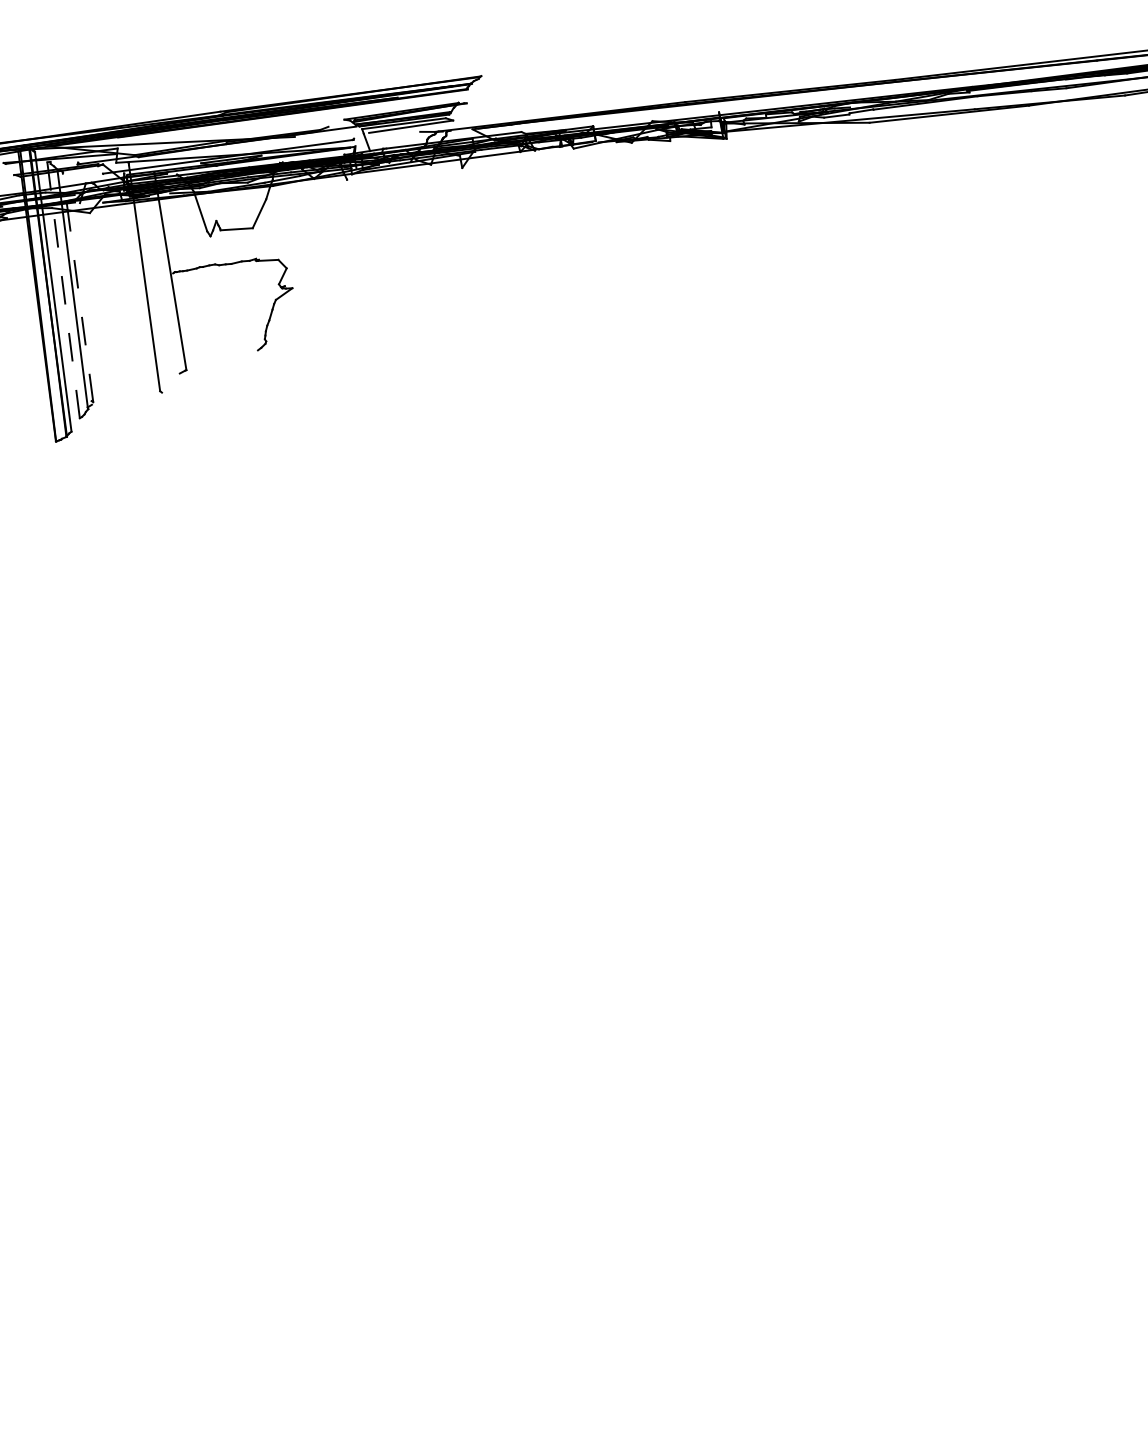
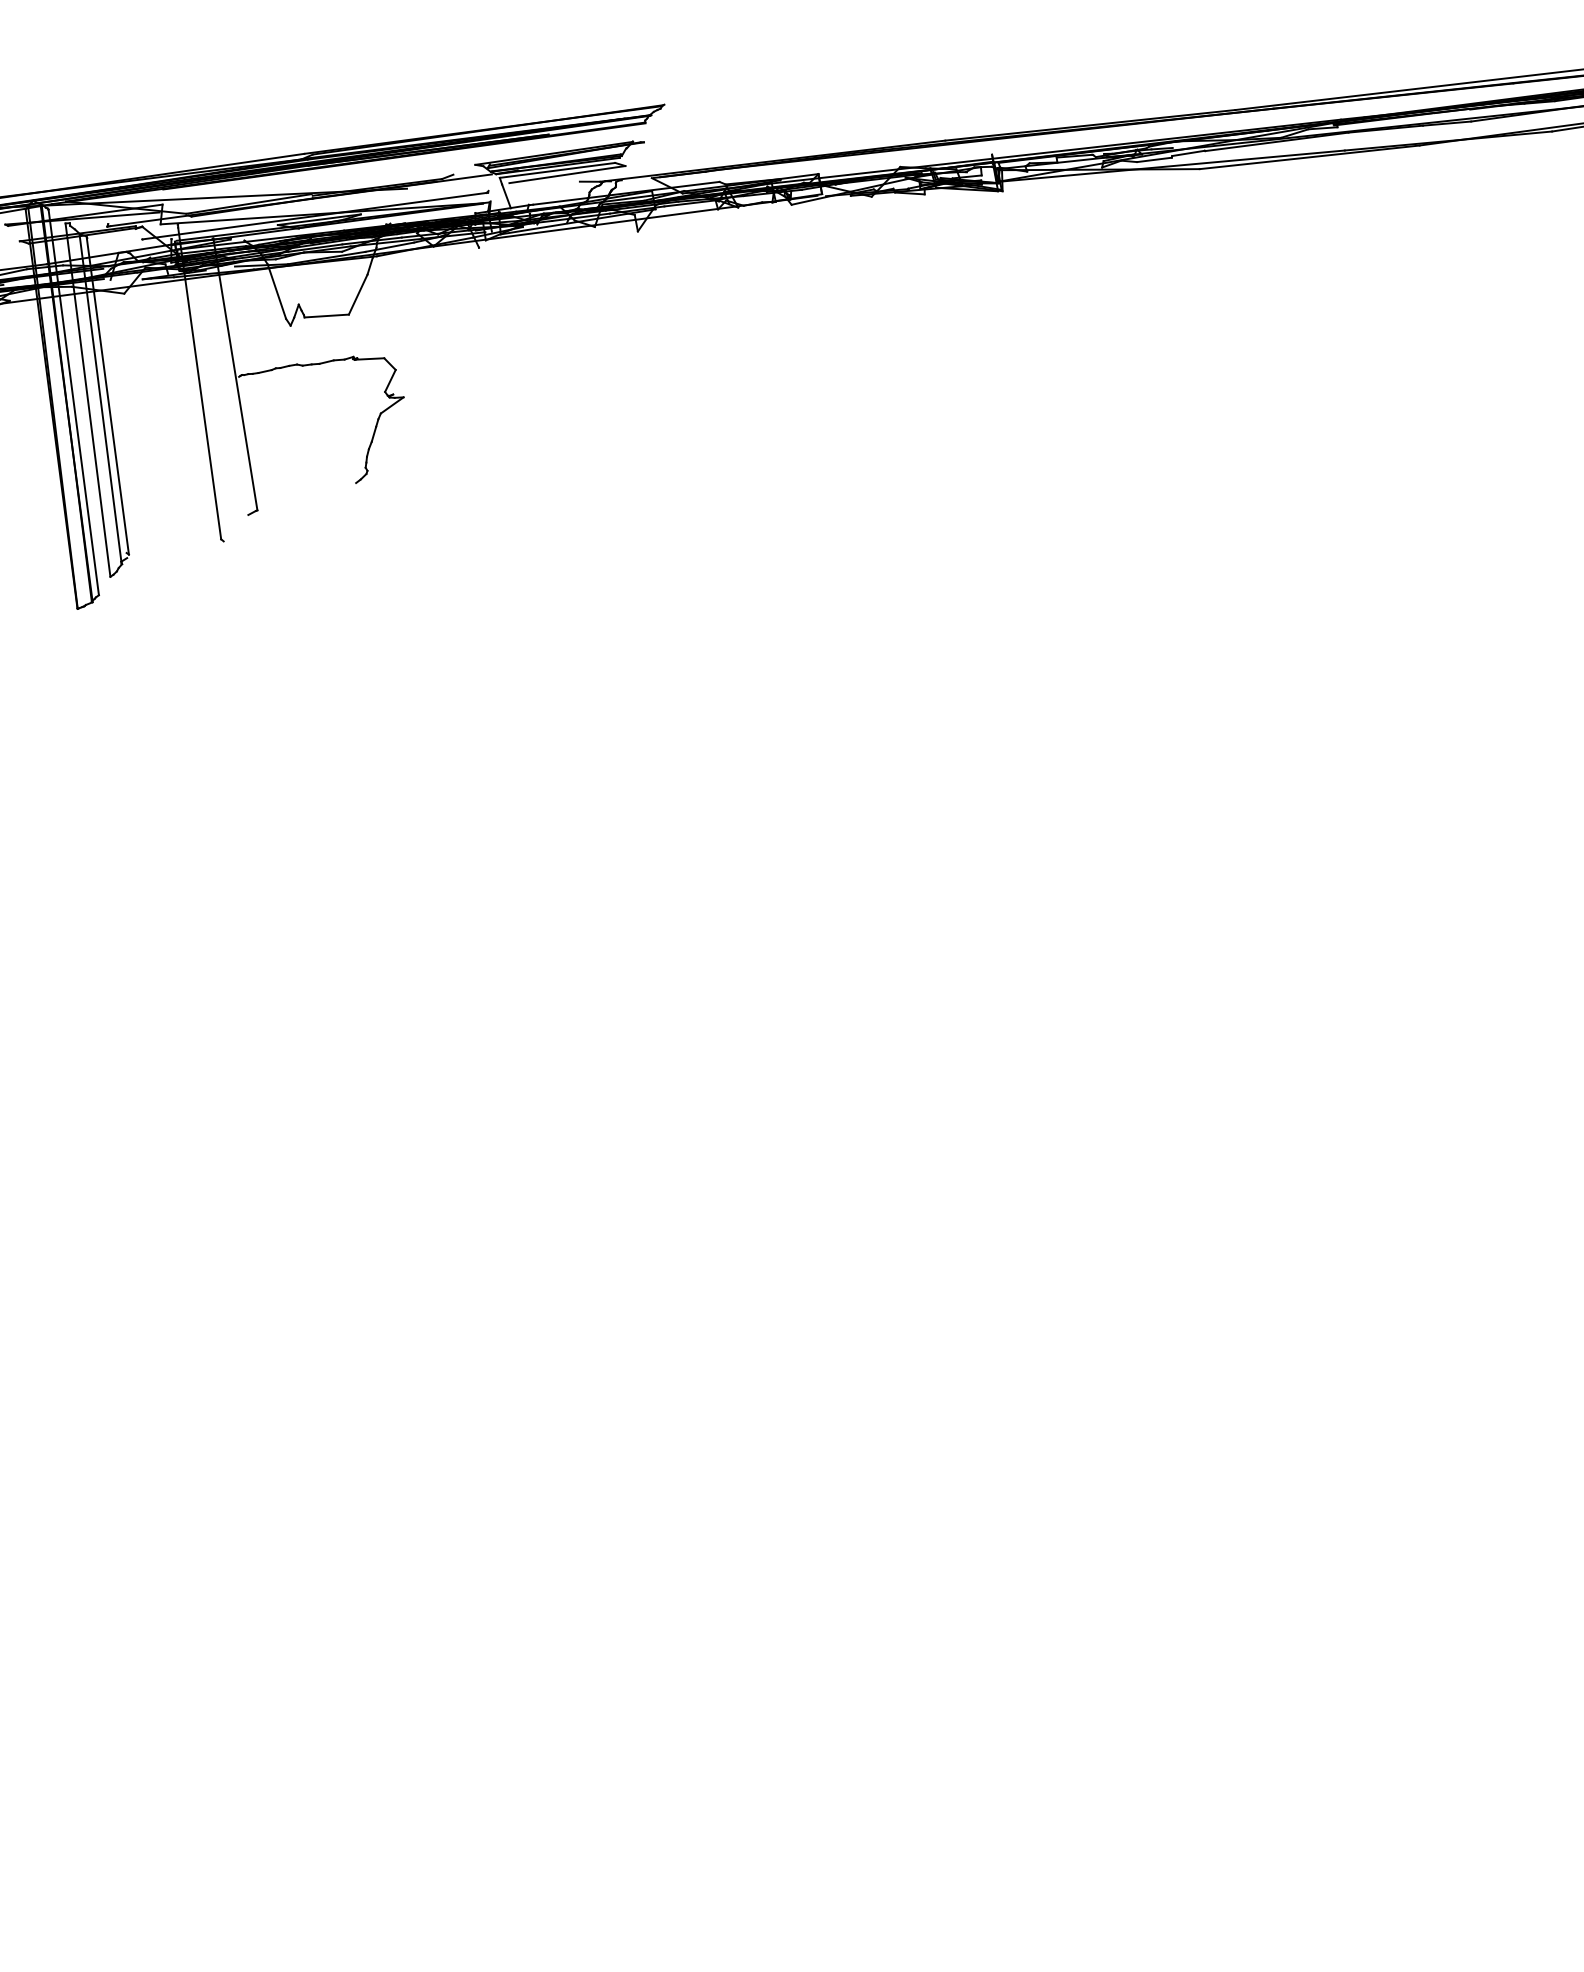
line: (77, 286) -> (107, 395), dashed -> solid
line: (63, 290) -> (88, 400), dashed -> solid

